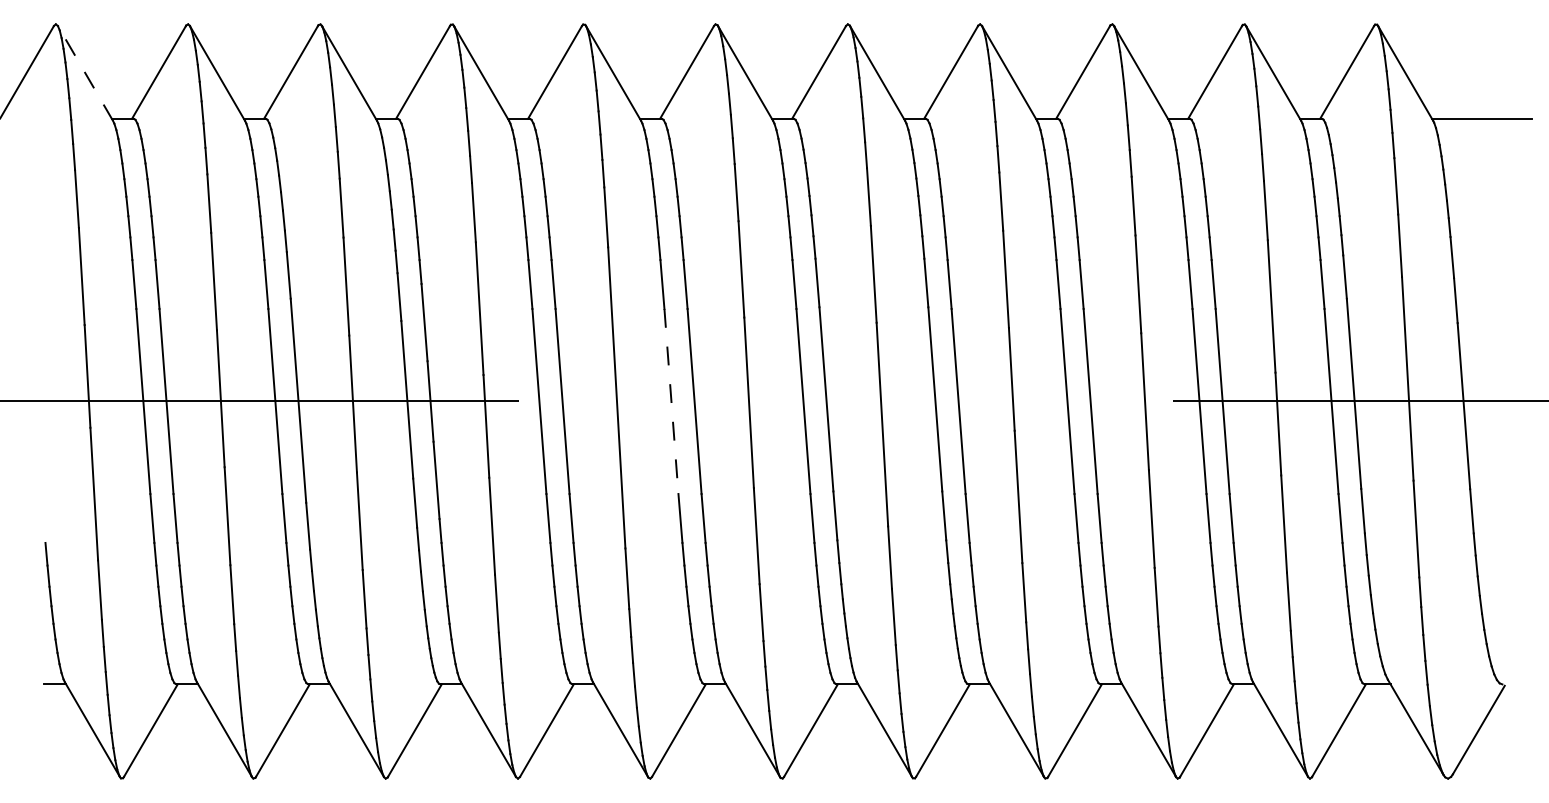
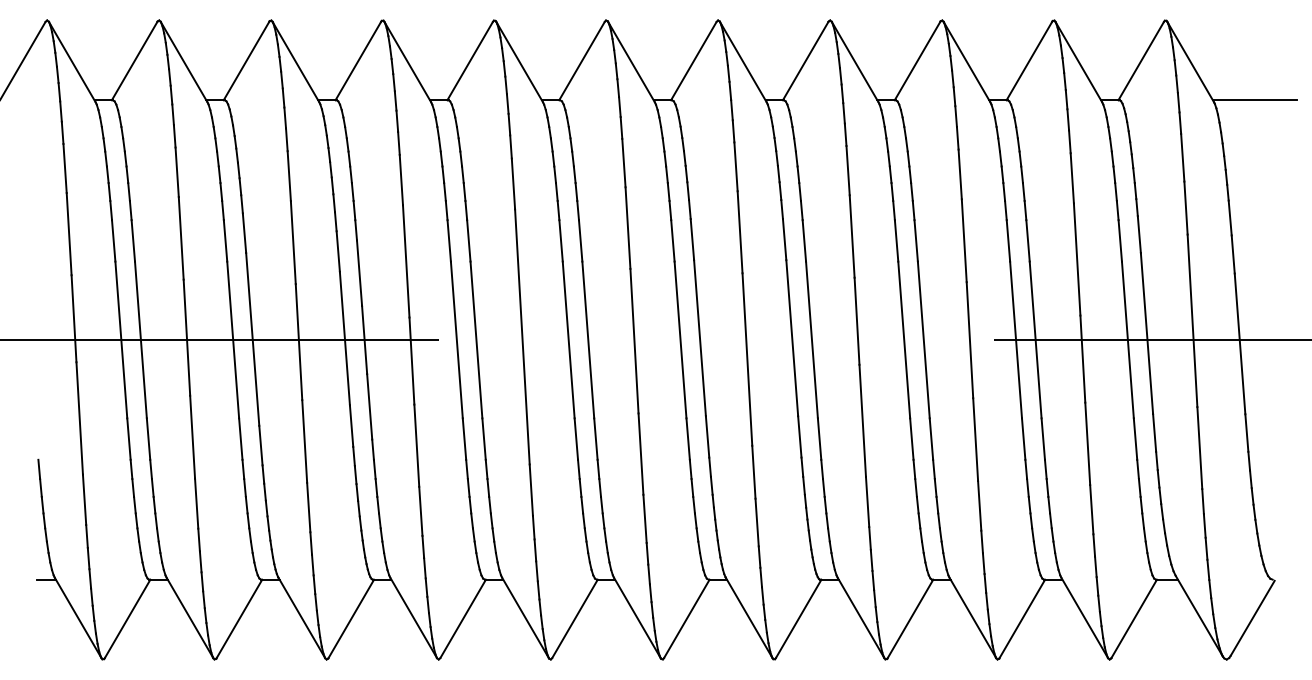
line: (85, 72) -> (72, 61), dashed -> solid
line: (671, 400) -> (568, 339), dashed -> solid

